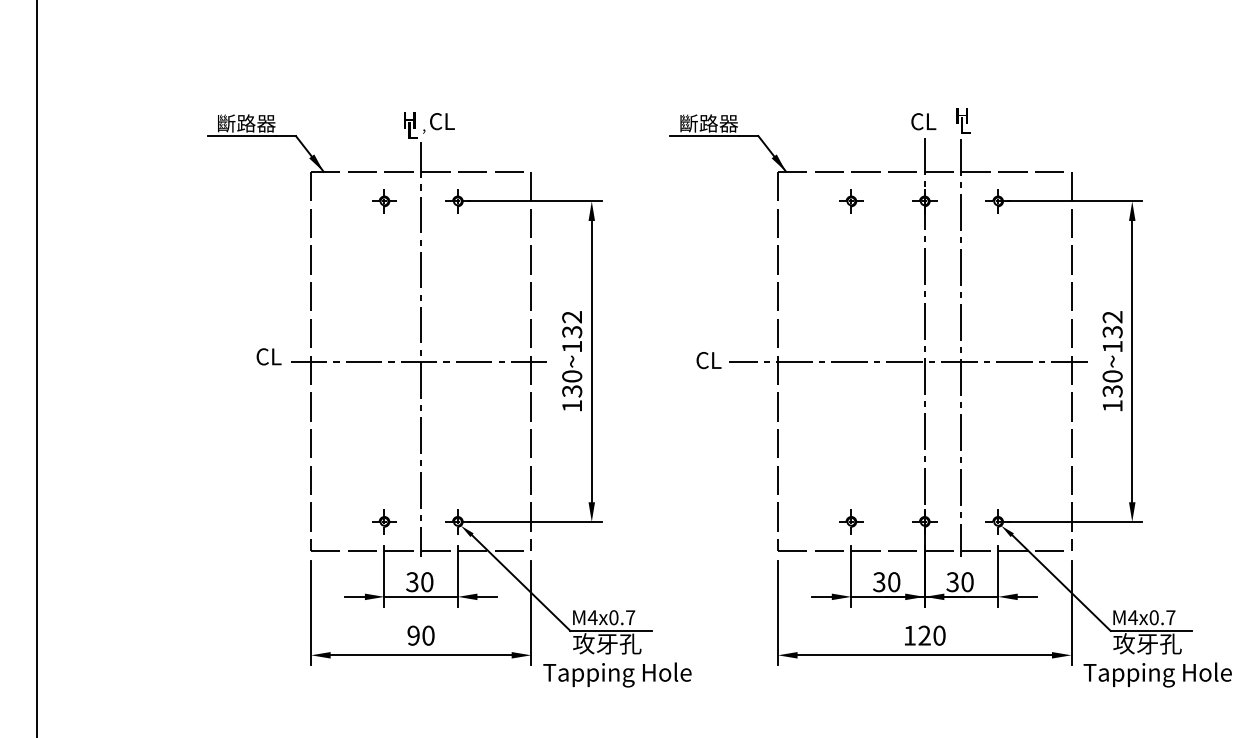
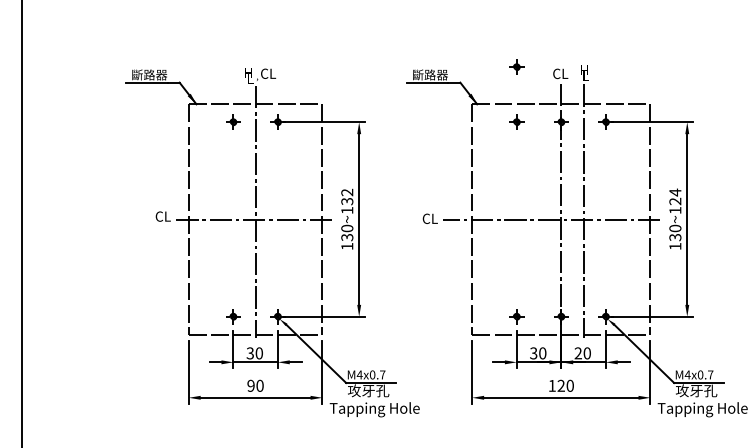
part: (850, 109) -> (516, 66), added
text: (1112, 323) -> (675, 196), 130~132 -> 130~124
text: (951, 582) -> (577, 353), 30 -> 20

